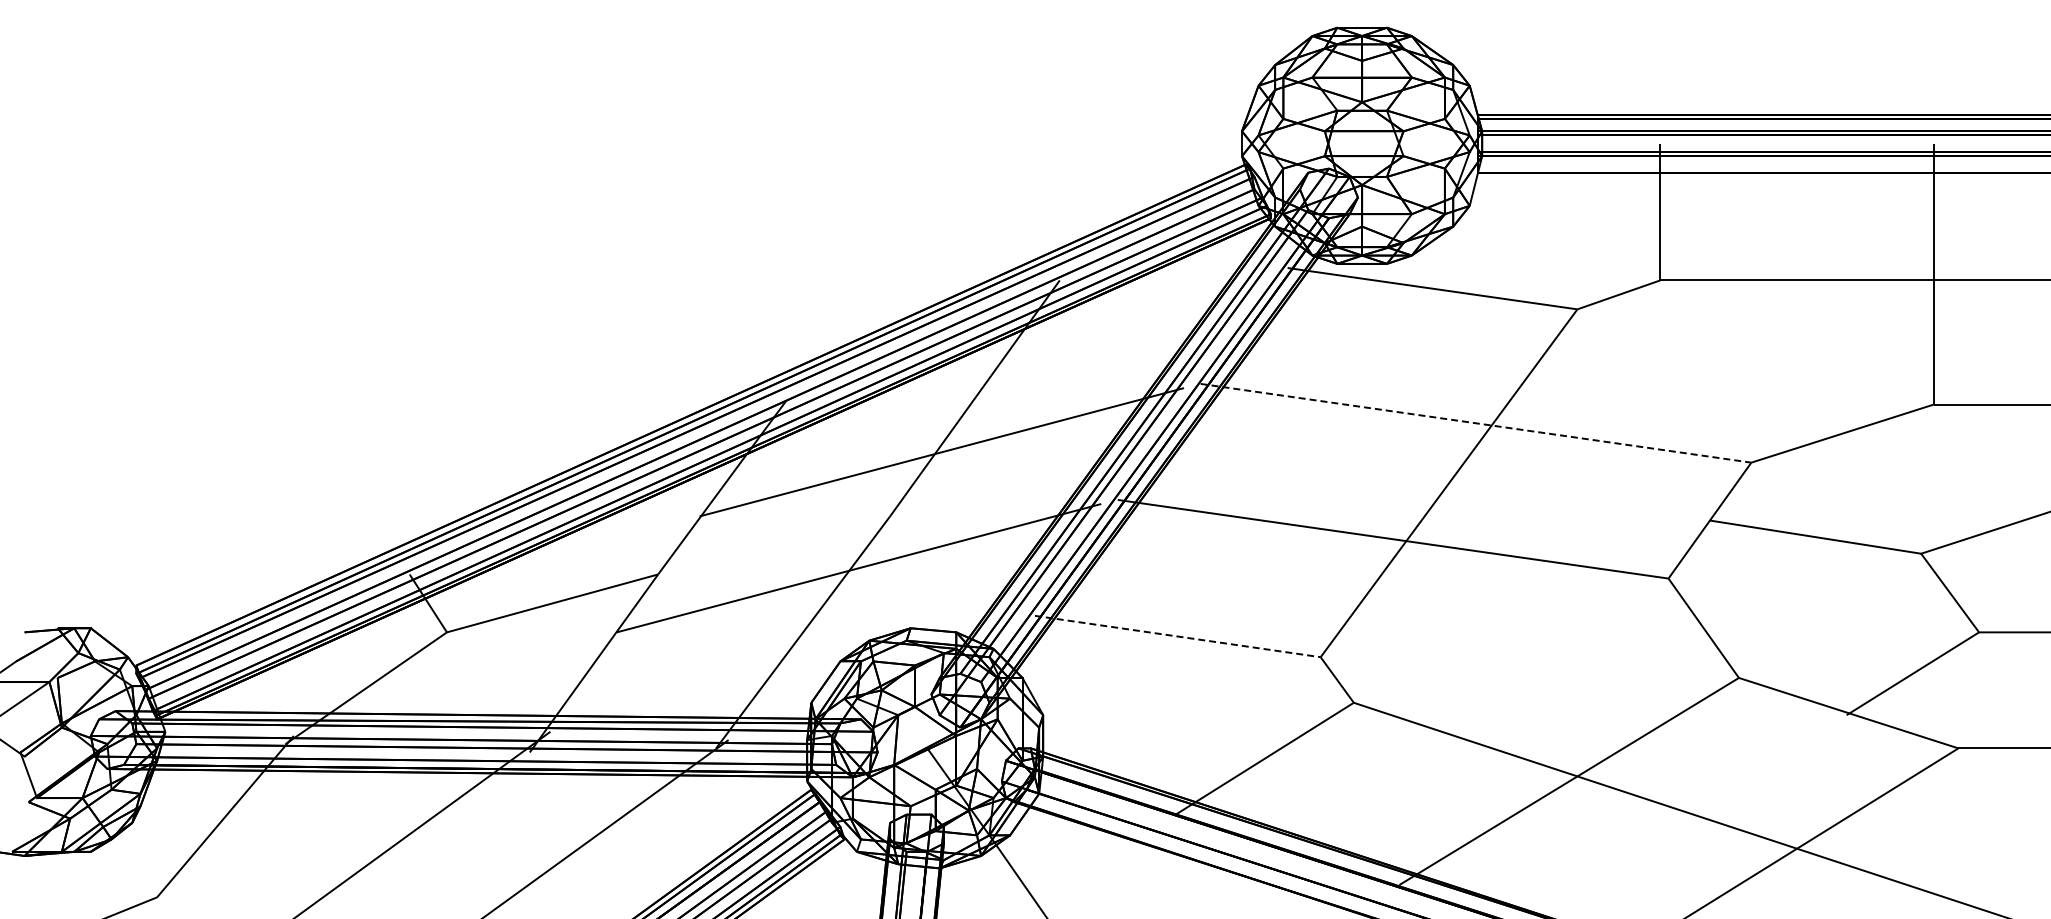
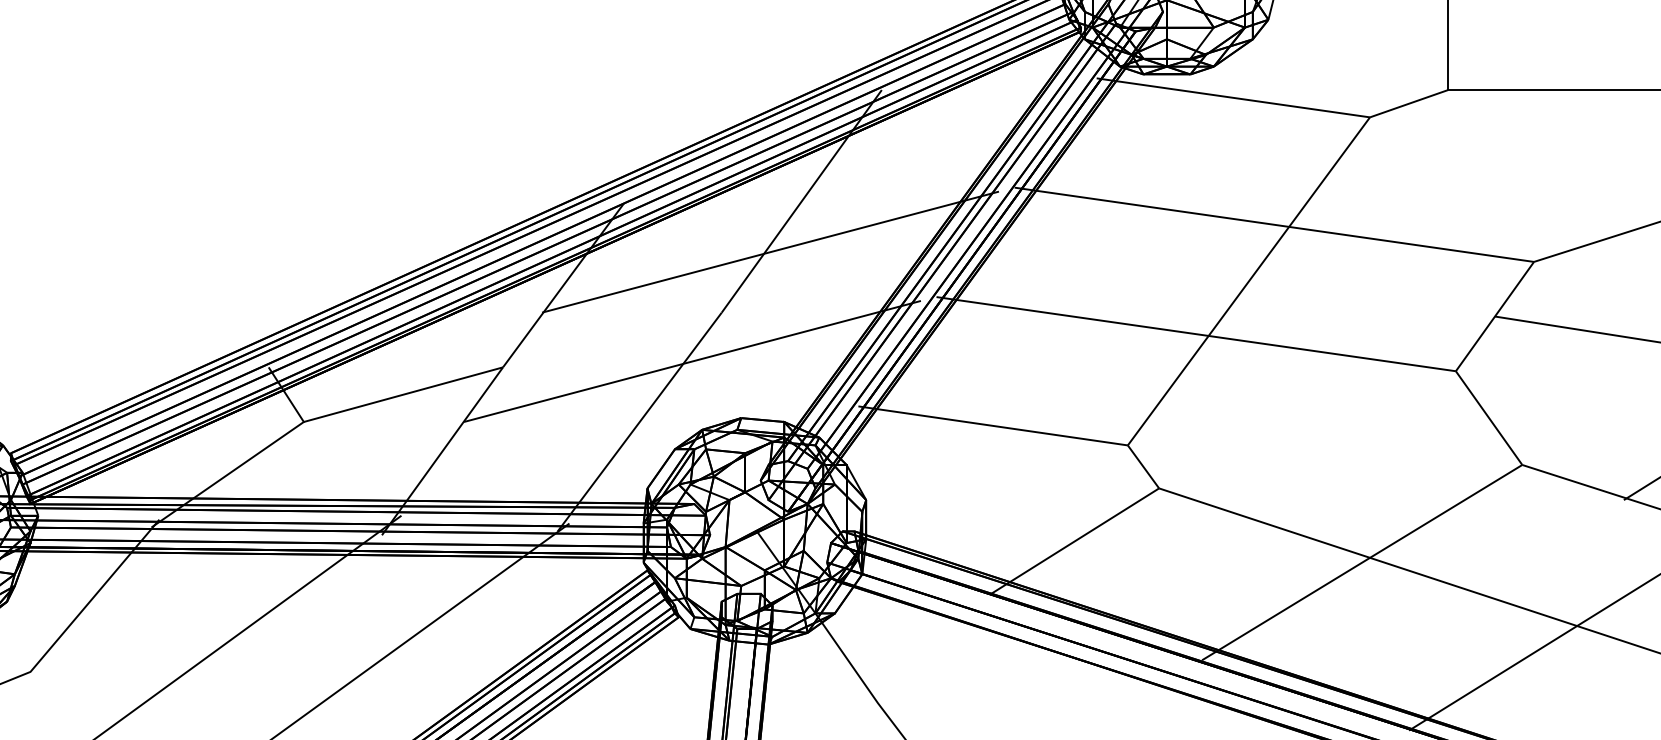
line: (1476, 423) -> (1274, 225), dashed -> solid
line: (1178, 636) -> (993, 425), dashed -> solid

